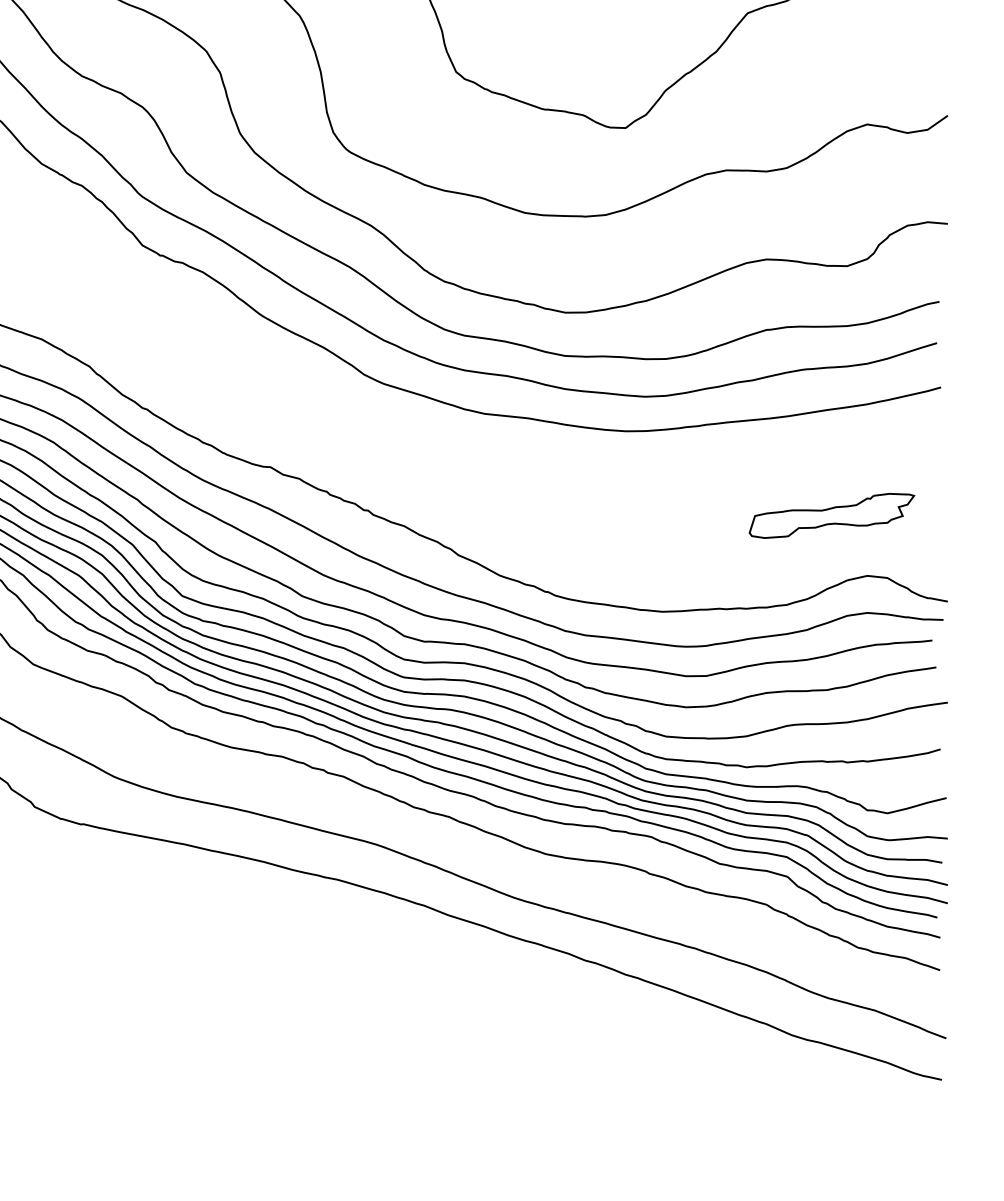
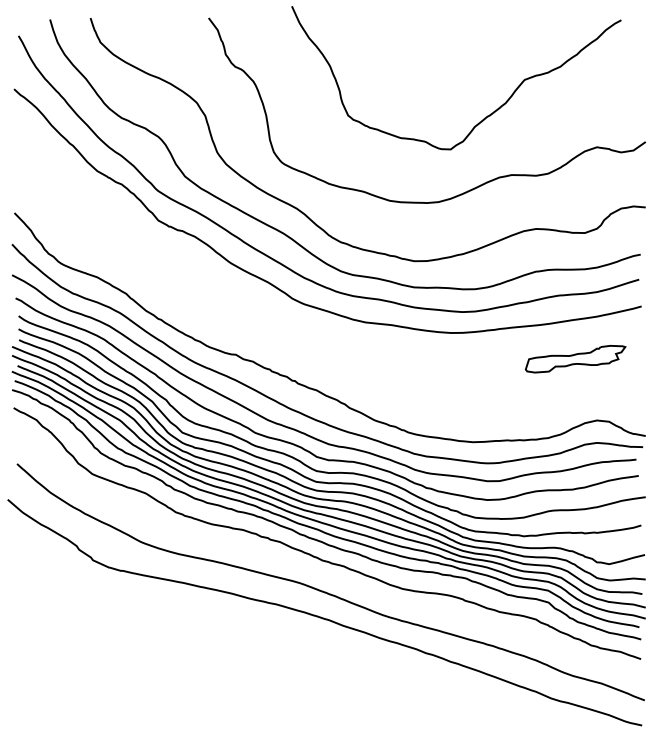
part: (831, 516) -> (575, 359), moved

